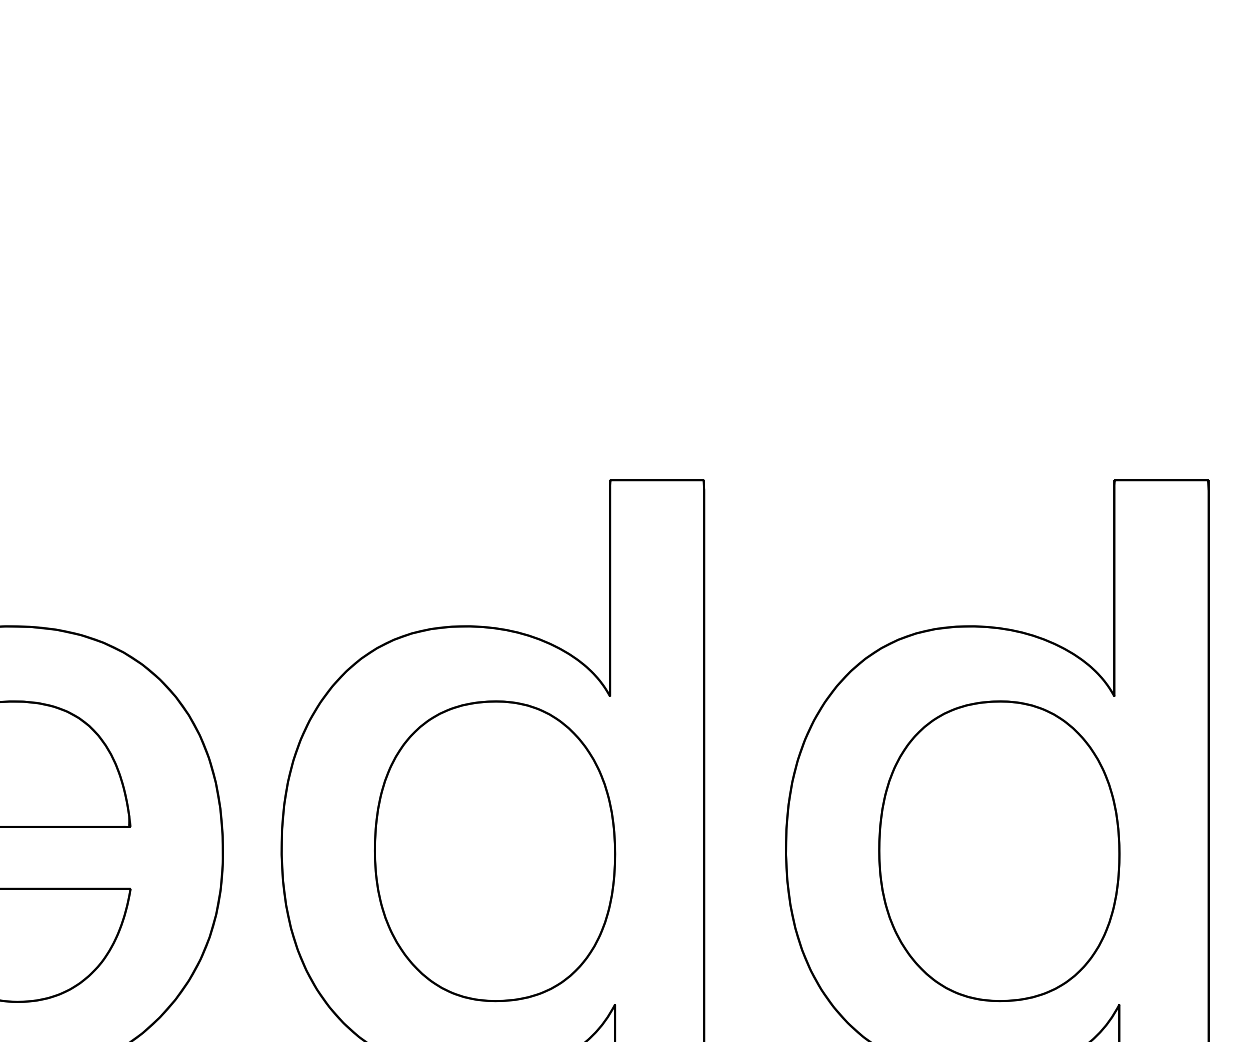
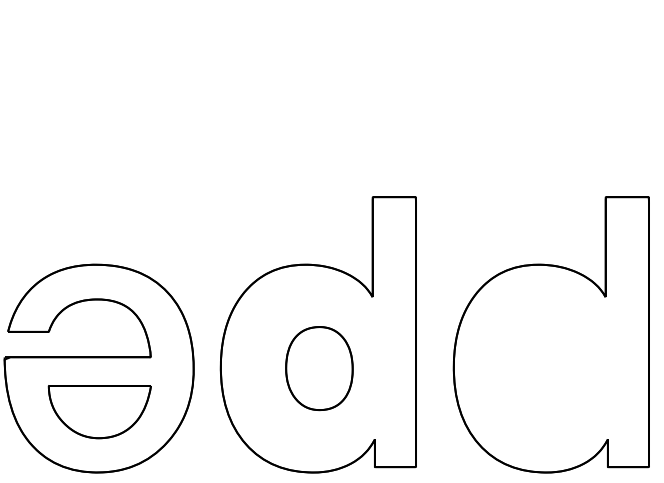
part: (495, 850) -> (319, 368), size x0.6
part: (999, 850) -> (552, 368), removed

